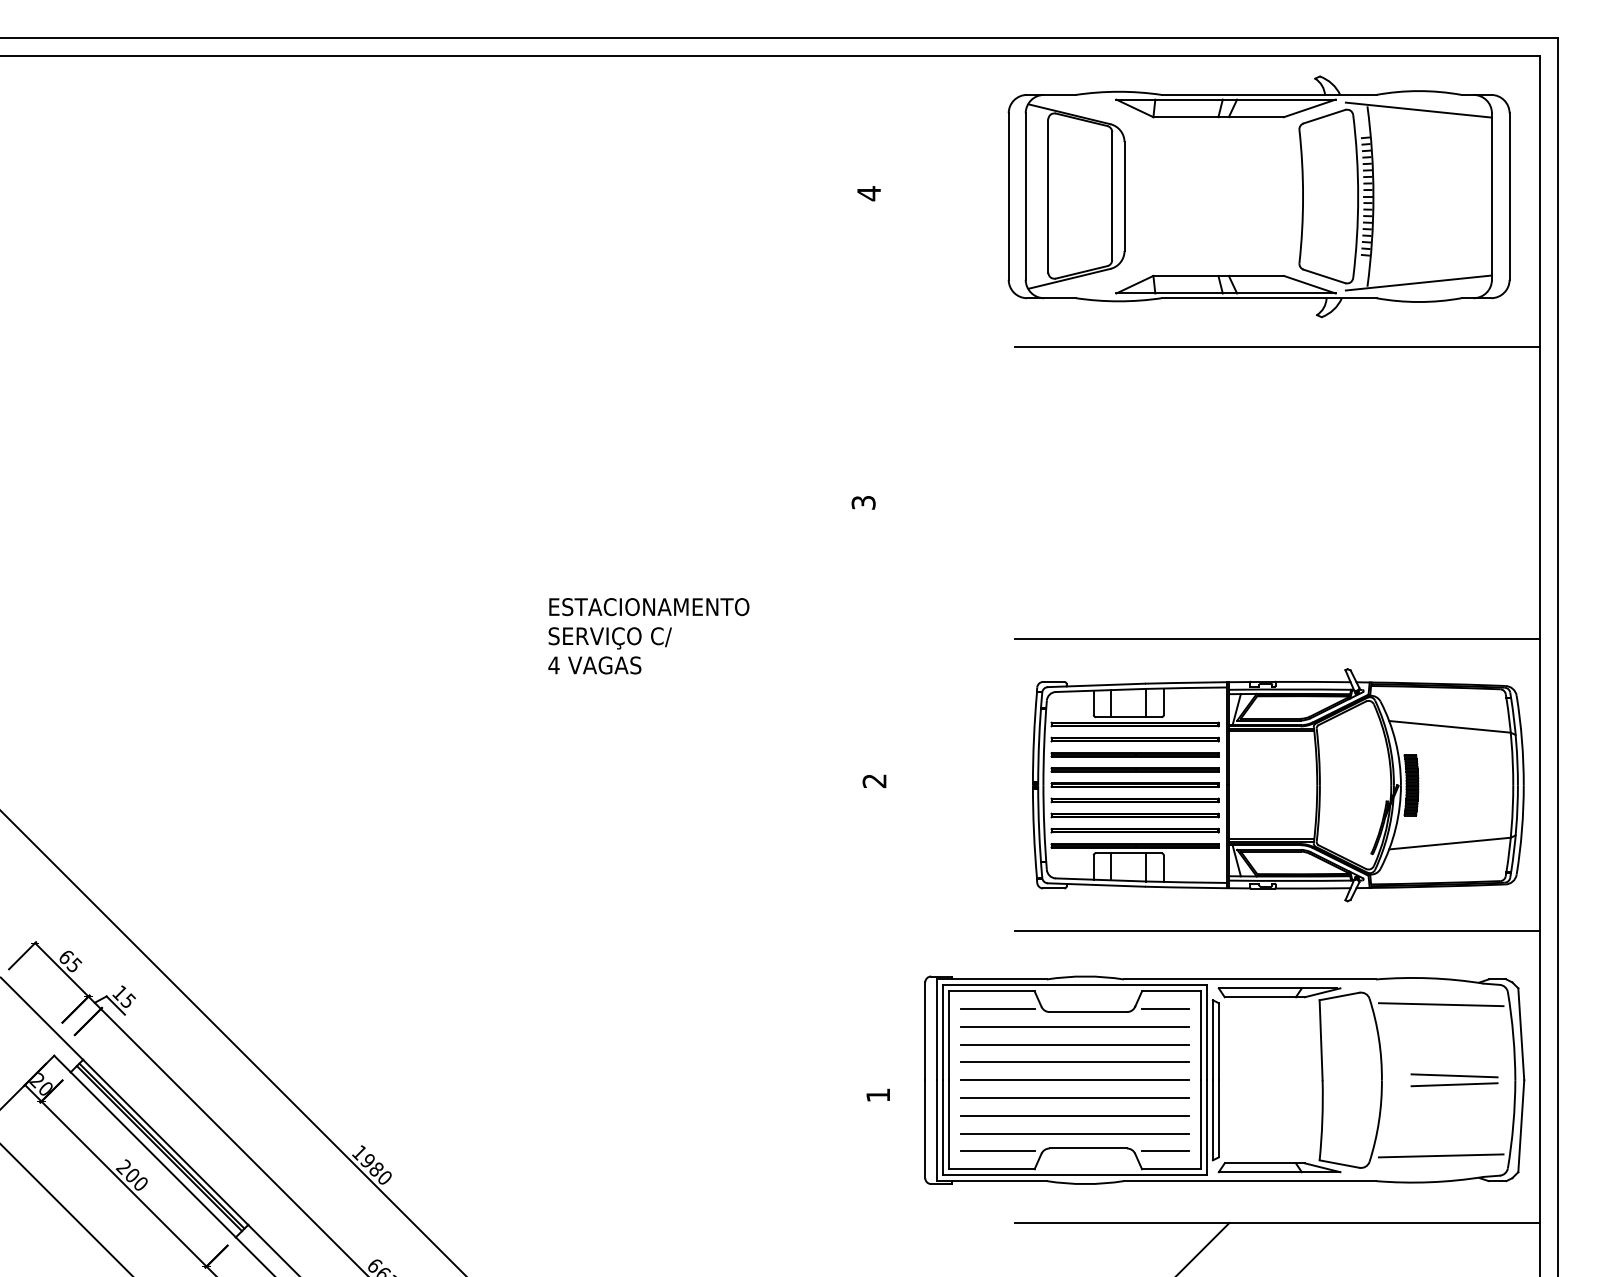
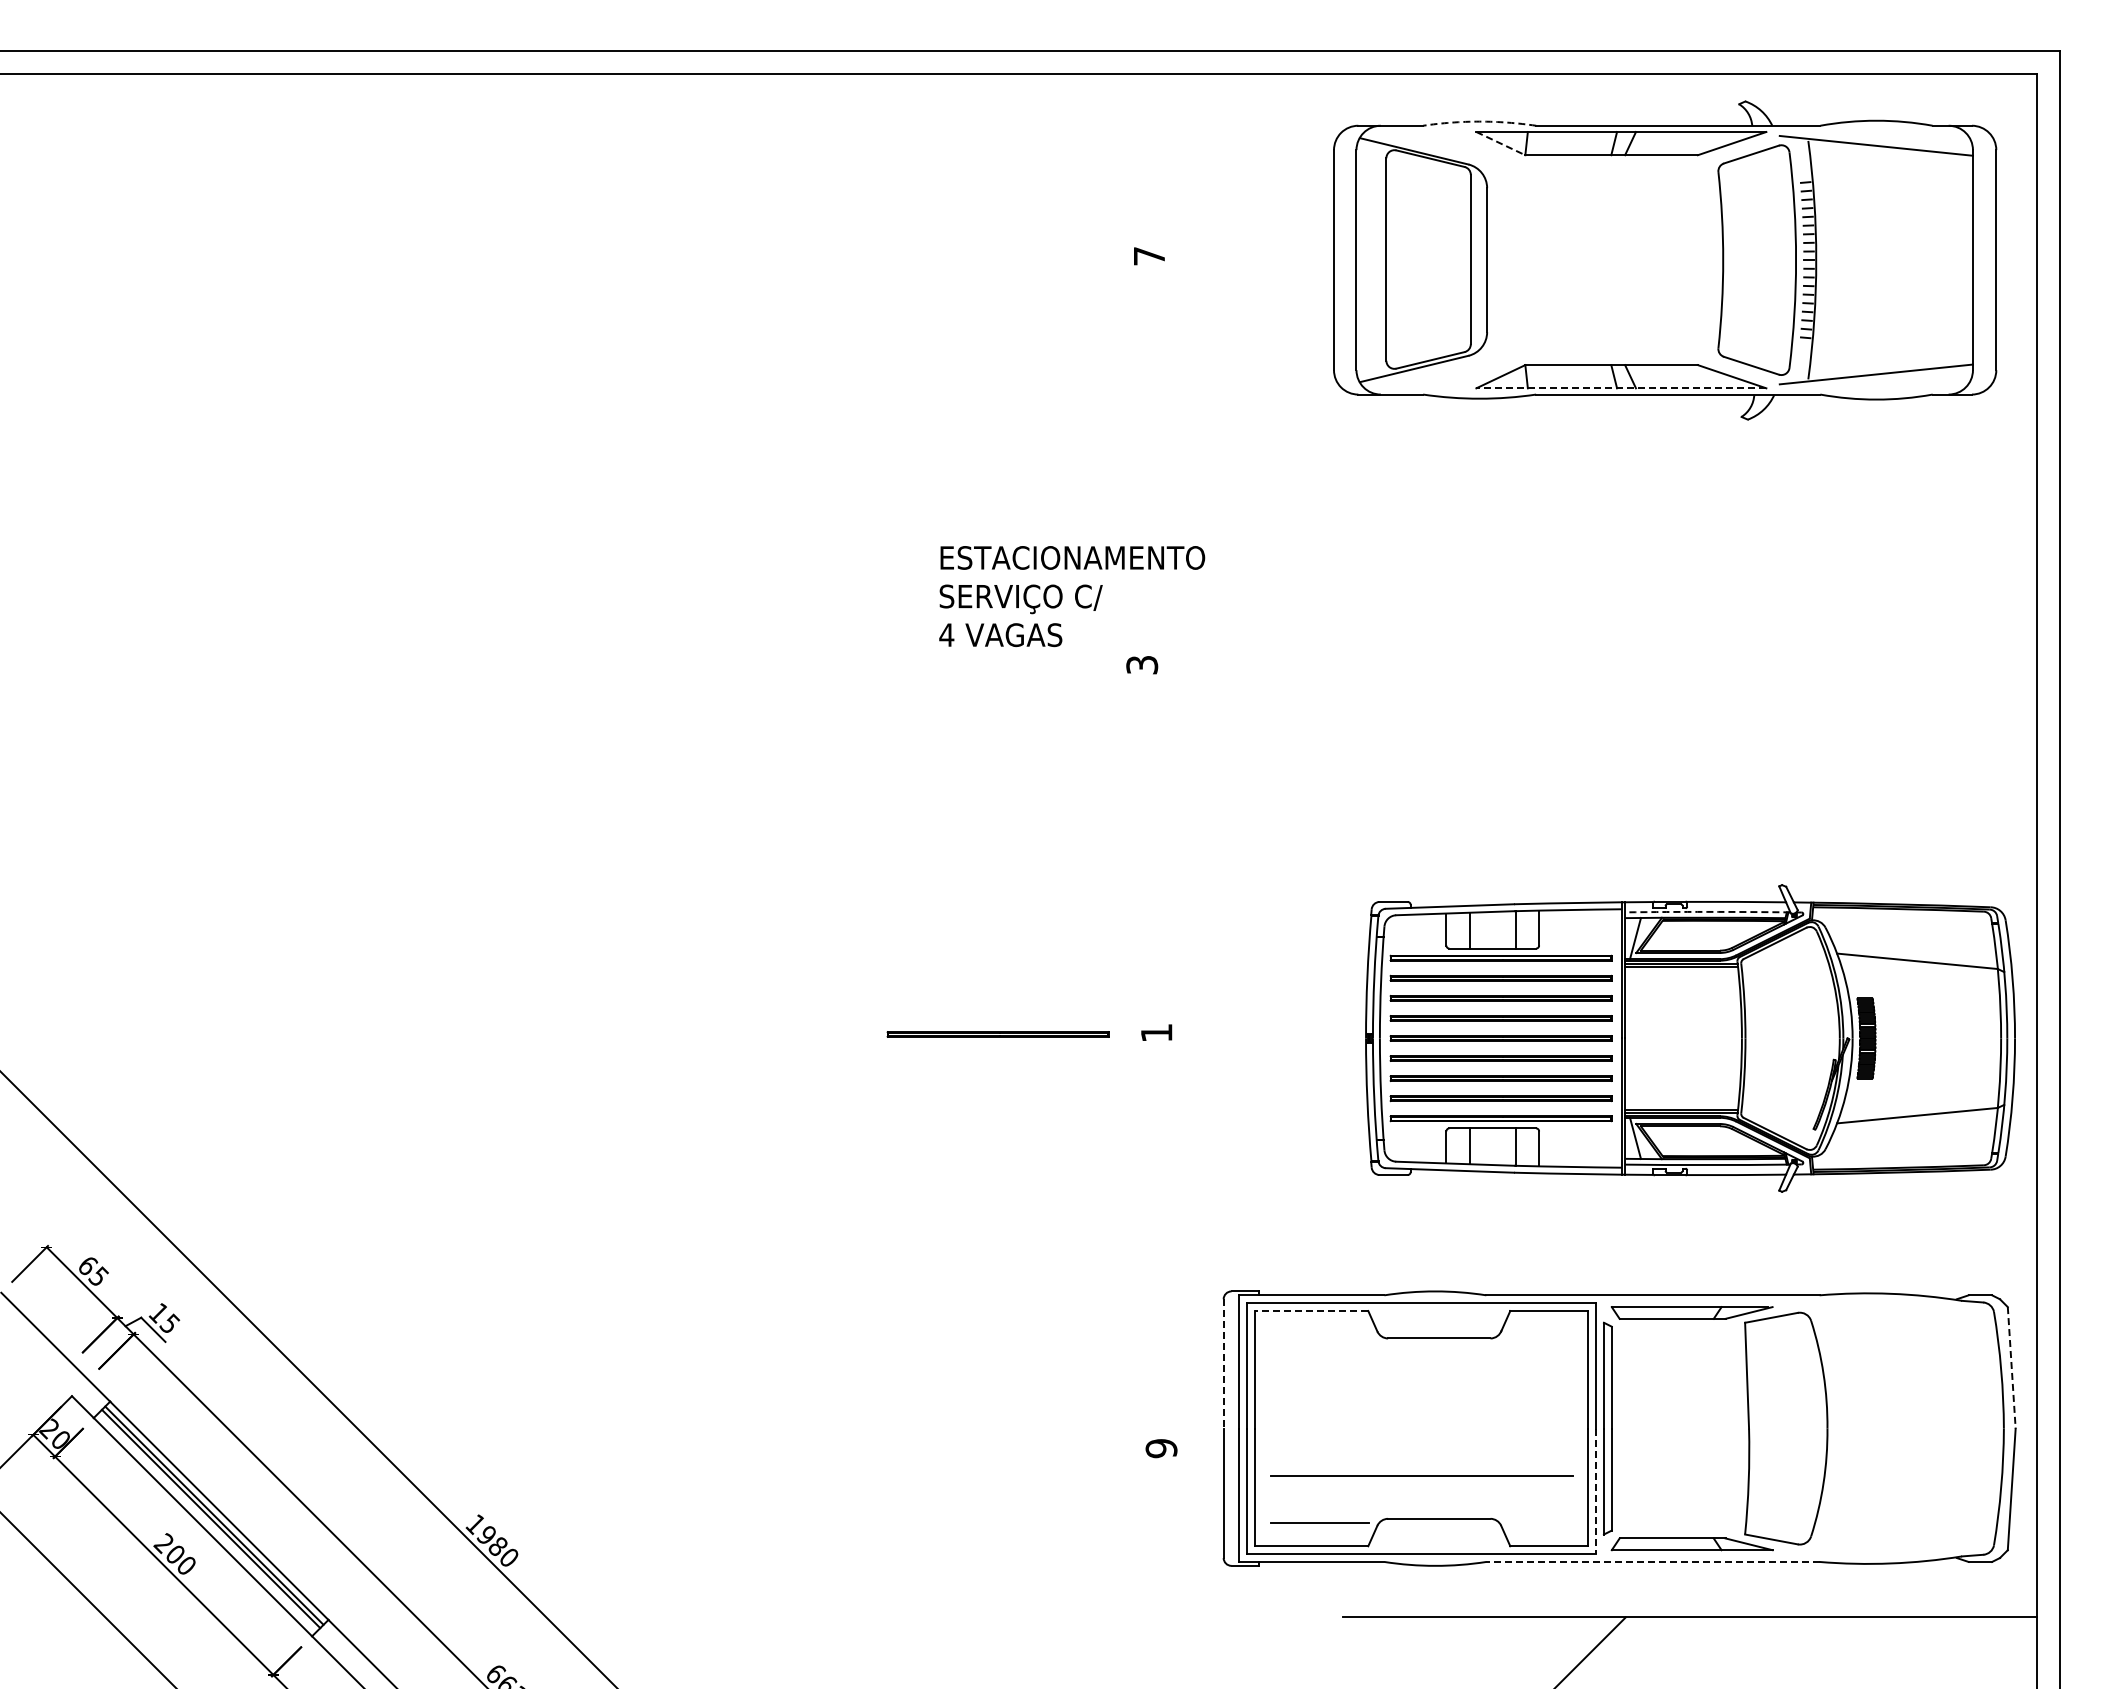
arc: (1118, 91) -> (1479, 121), solid -> dashed
line: (1135, 108) -> (1501, 143), solid -> dashed
text: (869, 193) -> (1149, 256), 4 -> 7
line: (1225, 293) -> (1620, 388), solid -> dashed
line: (1277, 347) -> (1689, 459), removed
text: (649, 636) -> (1072, 596), moved
line: (1277, 639) -> (1689, 845), removed
arc: (1291, 689) -> (1707, 911), solid -> dashed
text: (874, 781) -> (1156, 1033), 2 -> 1
part: (754, 782) -> (997, 1034), added
line: (1277, 931) -> (1689, 1231), removed
line: (991, 991) -> (1311, 1311), solid -> dashed
line: (1440, 1004) -> (1905, 1328), removed
line: (997, 1009) -> (1319, 1334), removed
line: (1164, 1009) -> (1540, 1334), removed
line: (1074, 1026) -> (1421, 1357), removed
line: (925, 1031) -> (1223, 1363), solid -> dashed
line: (1521, 1034) -> (2011, 1367), solid -> dashed
line: (1074, 1044) -> (1421, 1381), removed
line: (1074, 1062) -> (1421, 1405), removed
line: (1454, 1075) -> (1923, 1422), removed
line: (1074, 1080) -> (1421, 1428), removed
line: (1454, 1084) -> (1923, 1434), removed
text: (878, 1095) -> (1161, 1448), 1 -> 9
line: (1074, 1098) -> (1421, 1452), removed
line: (1207, 1127) -> (1596, 1491), solid -> dashed
line: (1074, 1133) -> (1421, 1498), removed
line: (1164, 1151) -> (1540, 1522), removed
line: (1440, 1155) -> (1905, 1528), removed
line: (1249, 1180) -> (1652, 1561), solid -> dashed

